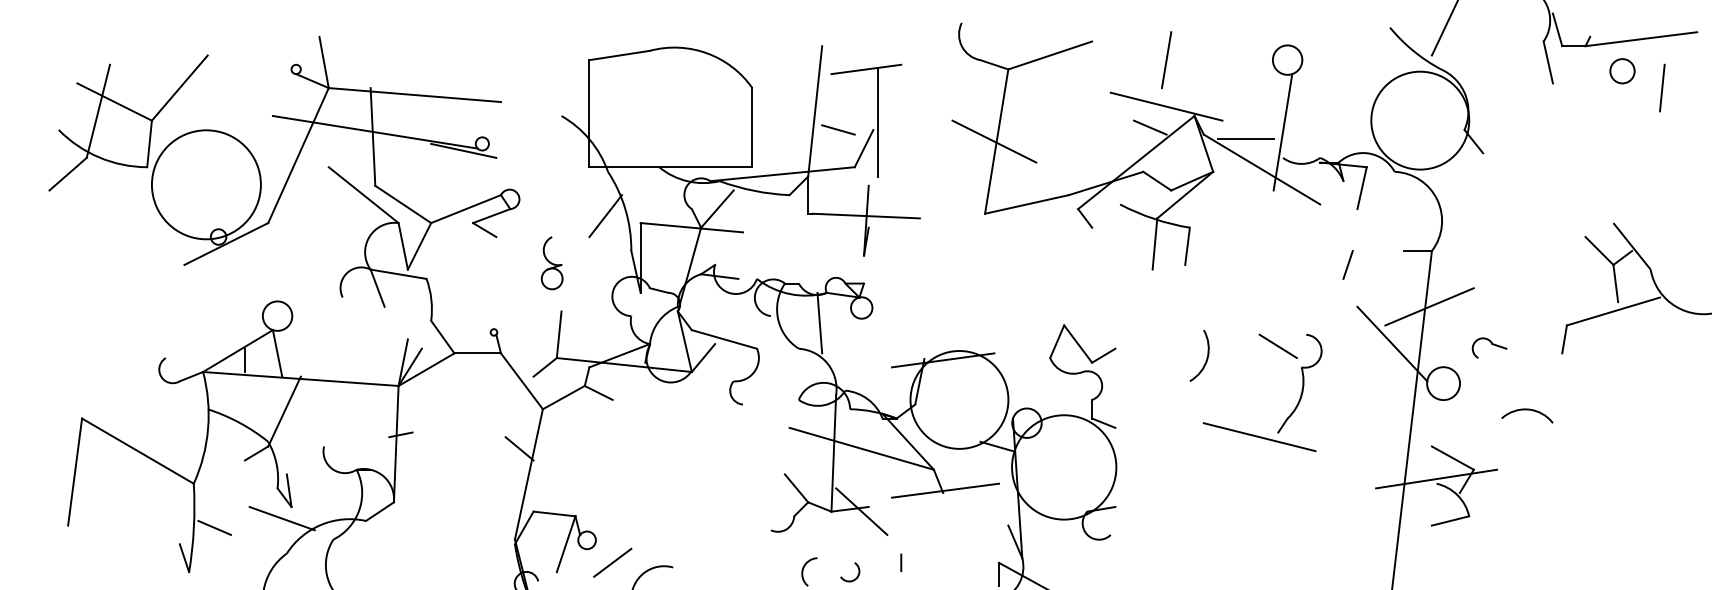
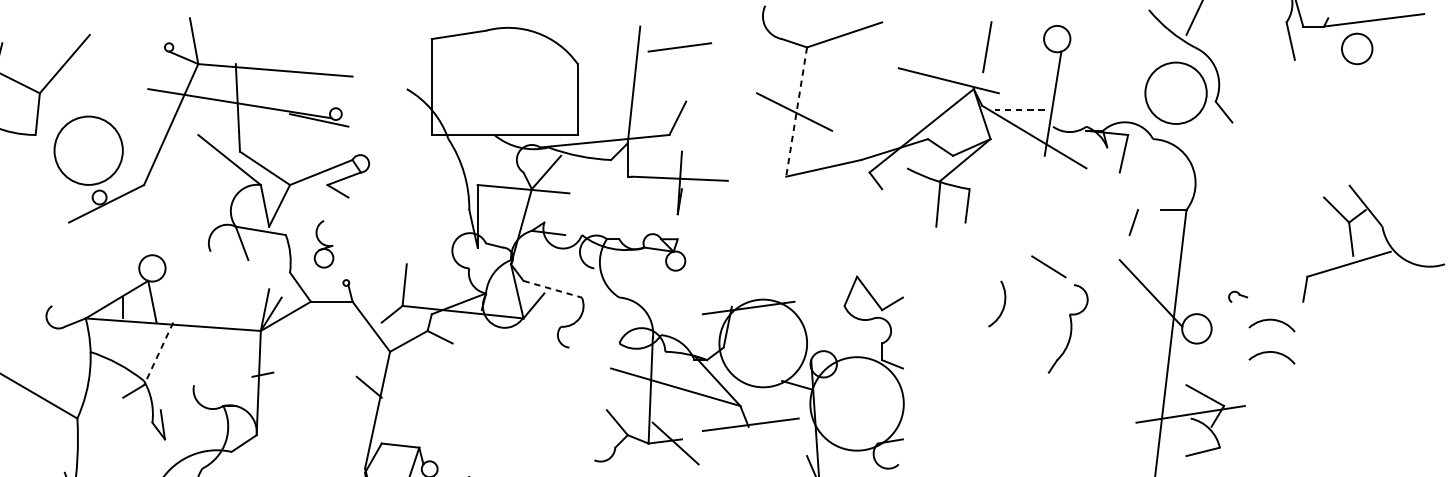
line: (1166, 59) -> (987, 46), moved
circle: (1622, 71) -> (1357, 49), size x1.4
line: (1662, 87) -> (1393, 63), removed
circle: (1420, 120) -> (1176, 93), size x0.7
line: (878, 122) -> (690, 94), removed
line: (1150, 127) -> (934, 99), removed
line: (838, 129) -> (654, 101), removed
line: (1245, 139) -> (1019, 110), solid -> dashed
line: (996, 142) -> (796, 112), solid -> dashed
circle: (205, 184) -> (87, 150), size x0.7
line: (605, 216) -> (446, 179), removed
part: (551, 263) -> (323, 244), moved
line: (1347, 264) -> (1133, 222), moved
line: (1429, 306) -> (1184, 259), removed
line: (819, 322) -> (637, 274), removed
line: (724, 339) -> (552, 289), solid -> dashed
line: (1277, 346) -> (1048, 266), moved
part: (1489, 347) -> (1238, 296), size x0.6
arc: (1206, 357) -> (1003, 305), moved
arc: (1527, 374) -> (1272, 320), added
line: (284, 411) -> (158, 353), solid -> dashed
line: (1259, 437) -> (1032, 377), removed
line: (281, 518) -> (155, 449), removed
line: (214, 527) -> (95, 457), removed

